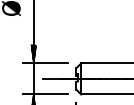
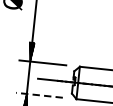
line: (45, 94) -> (39, 95), solid -> dashed

